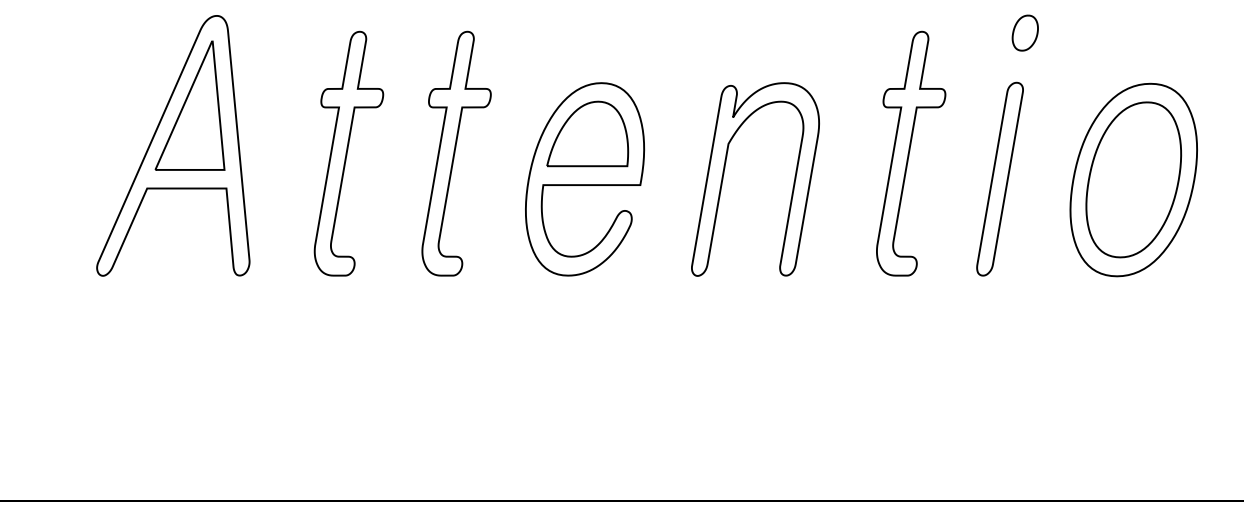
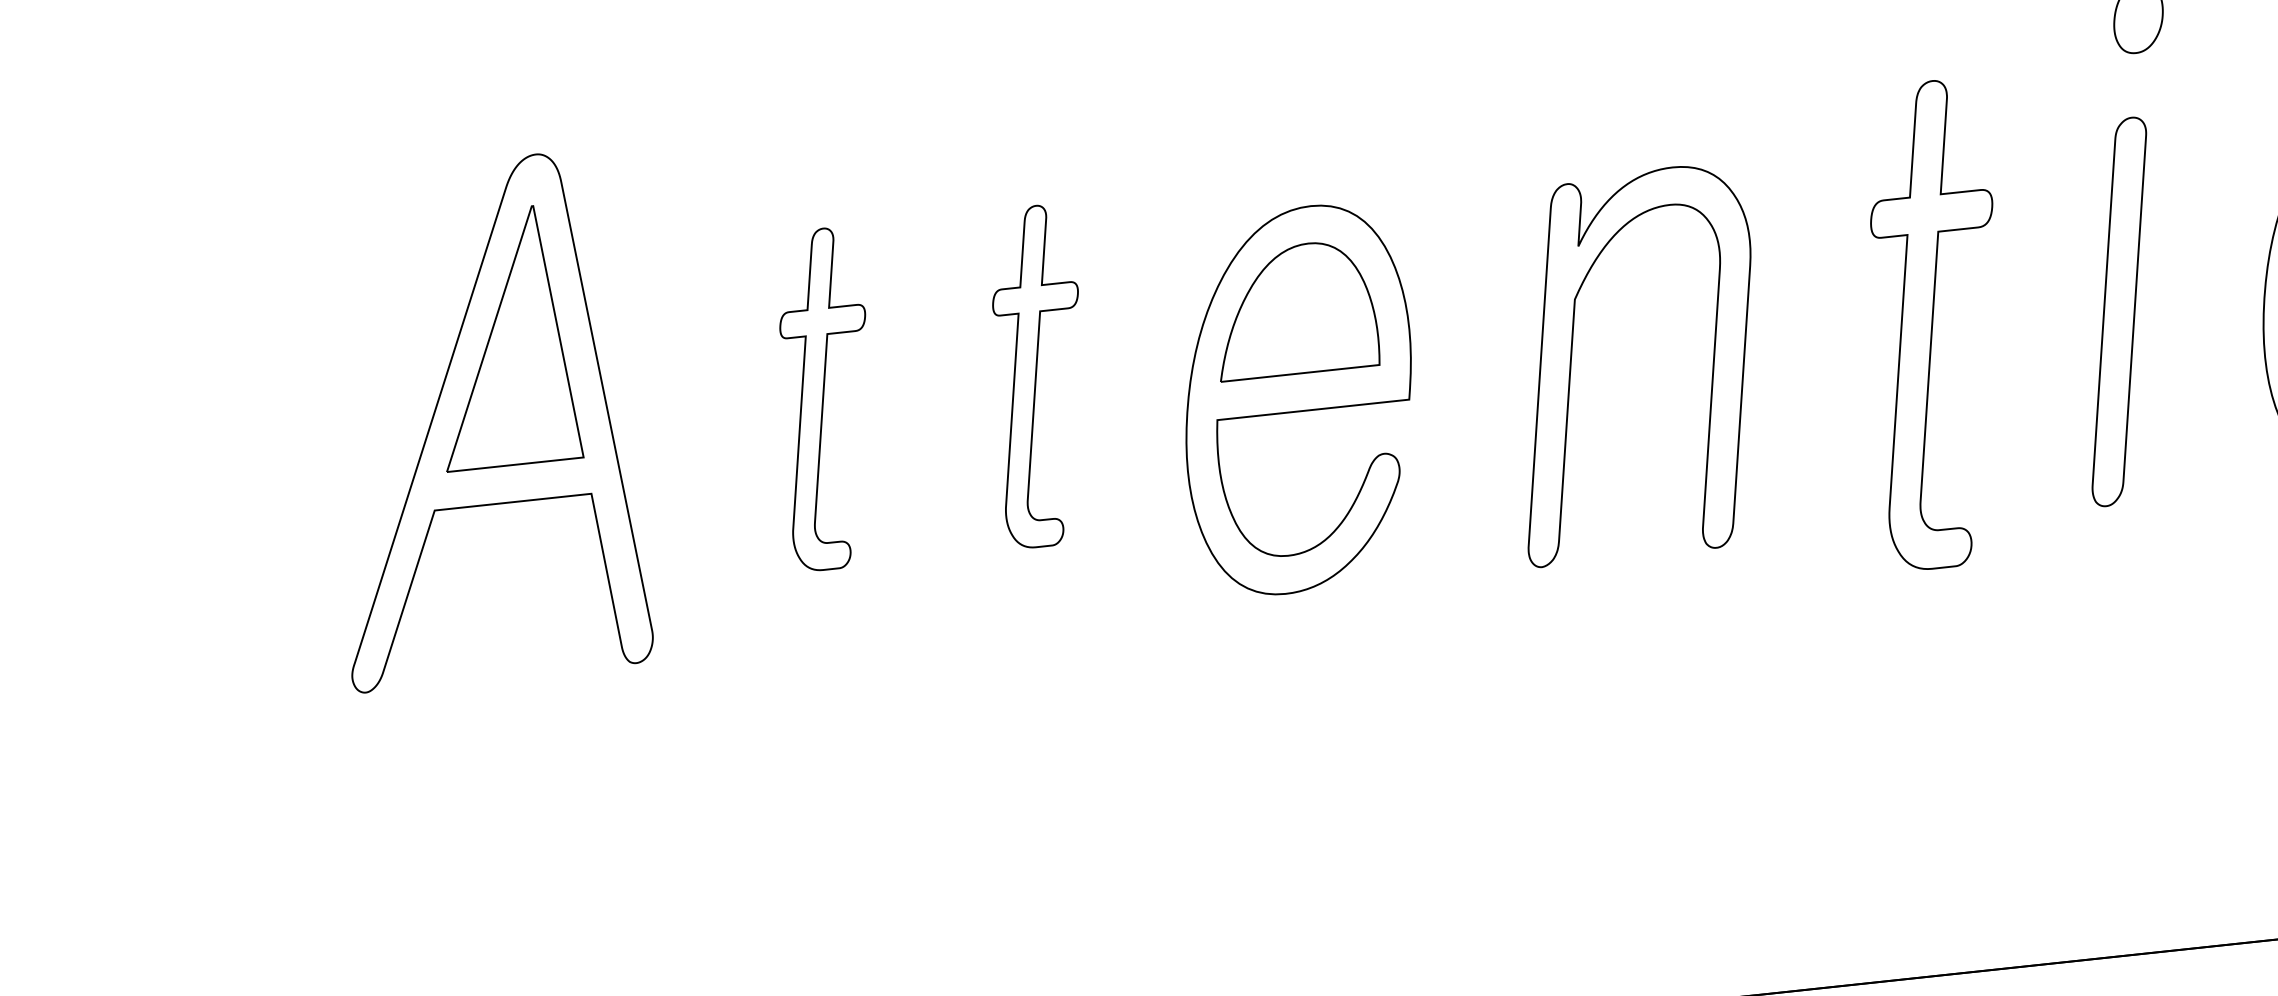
part: (348, 153) -> (825, 398), size x0.7
part: (456, 153) -> (1038, 375), size x0.7
part: (911, 153) -> (1937, 323), moved

